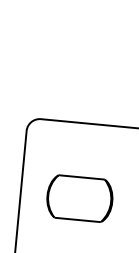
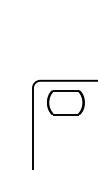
part: (79, 198) -> (65, 102), moved

